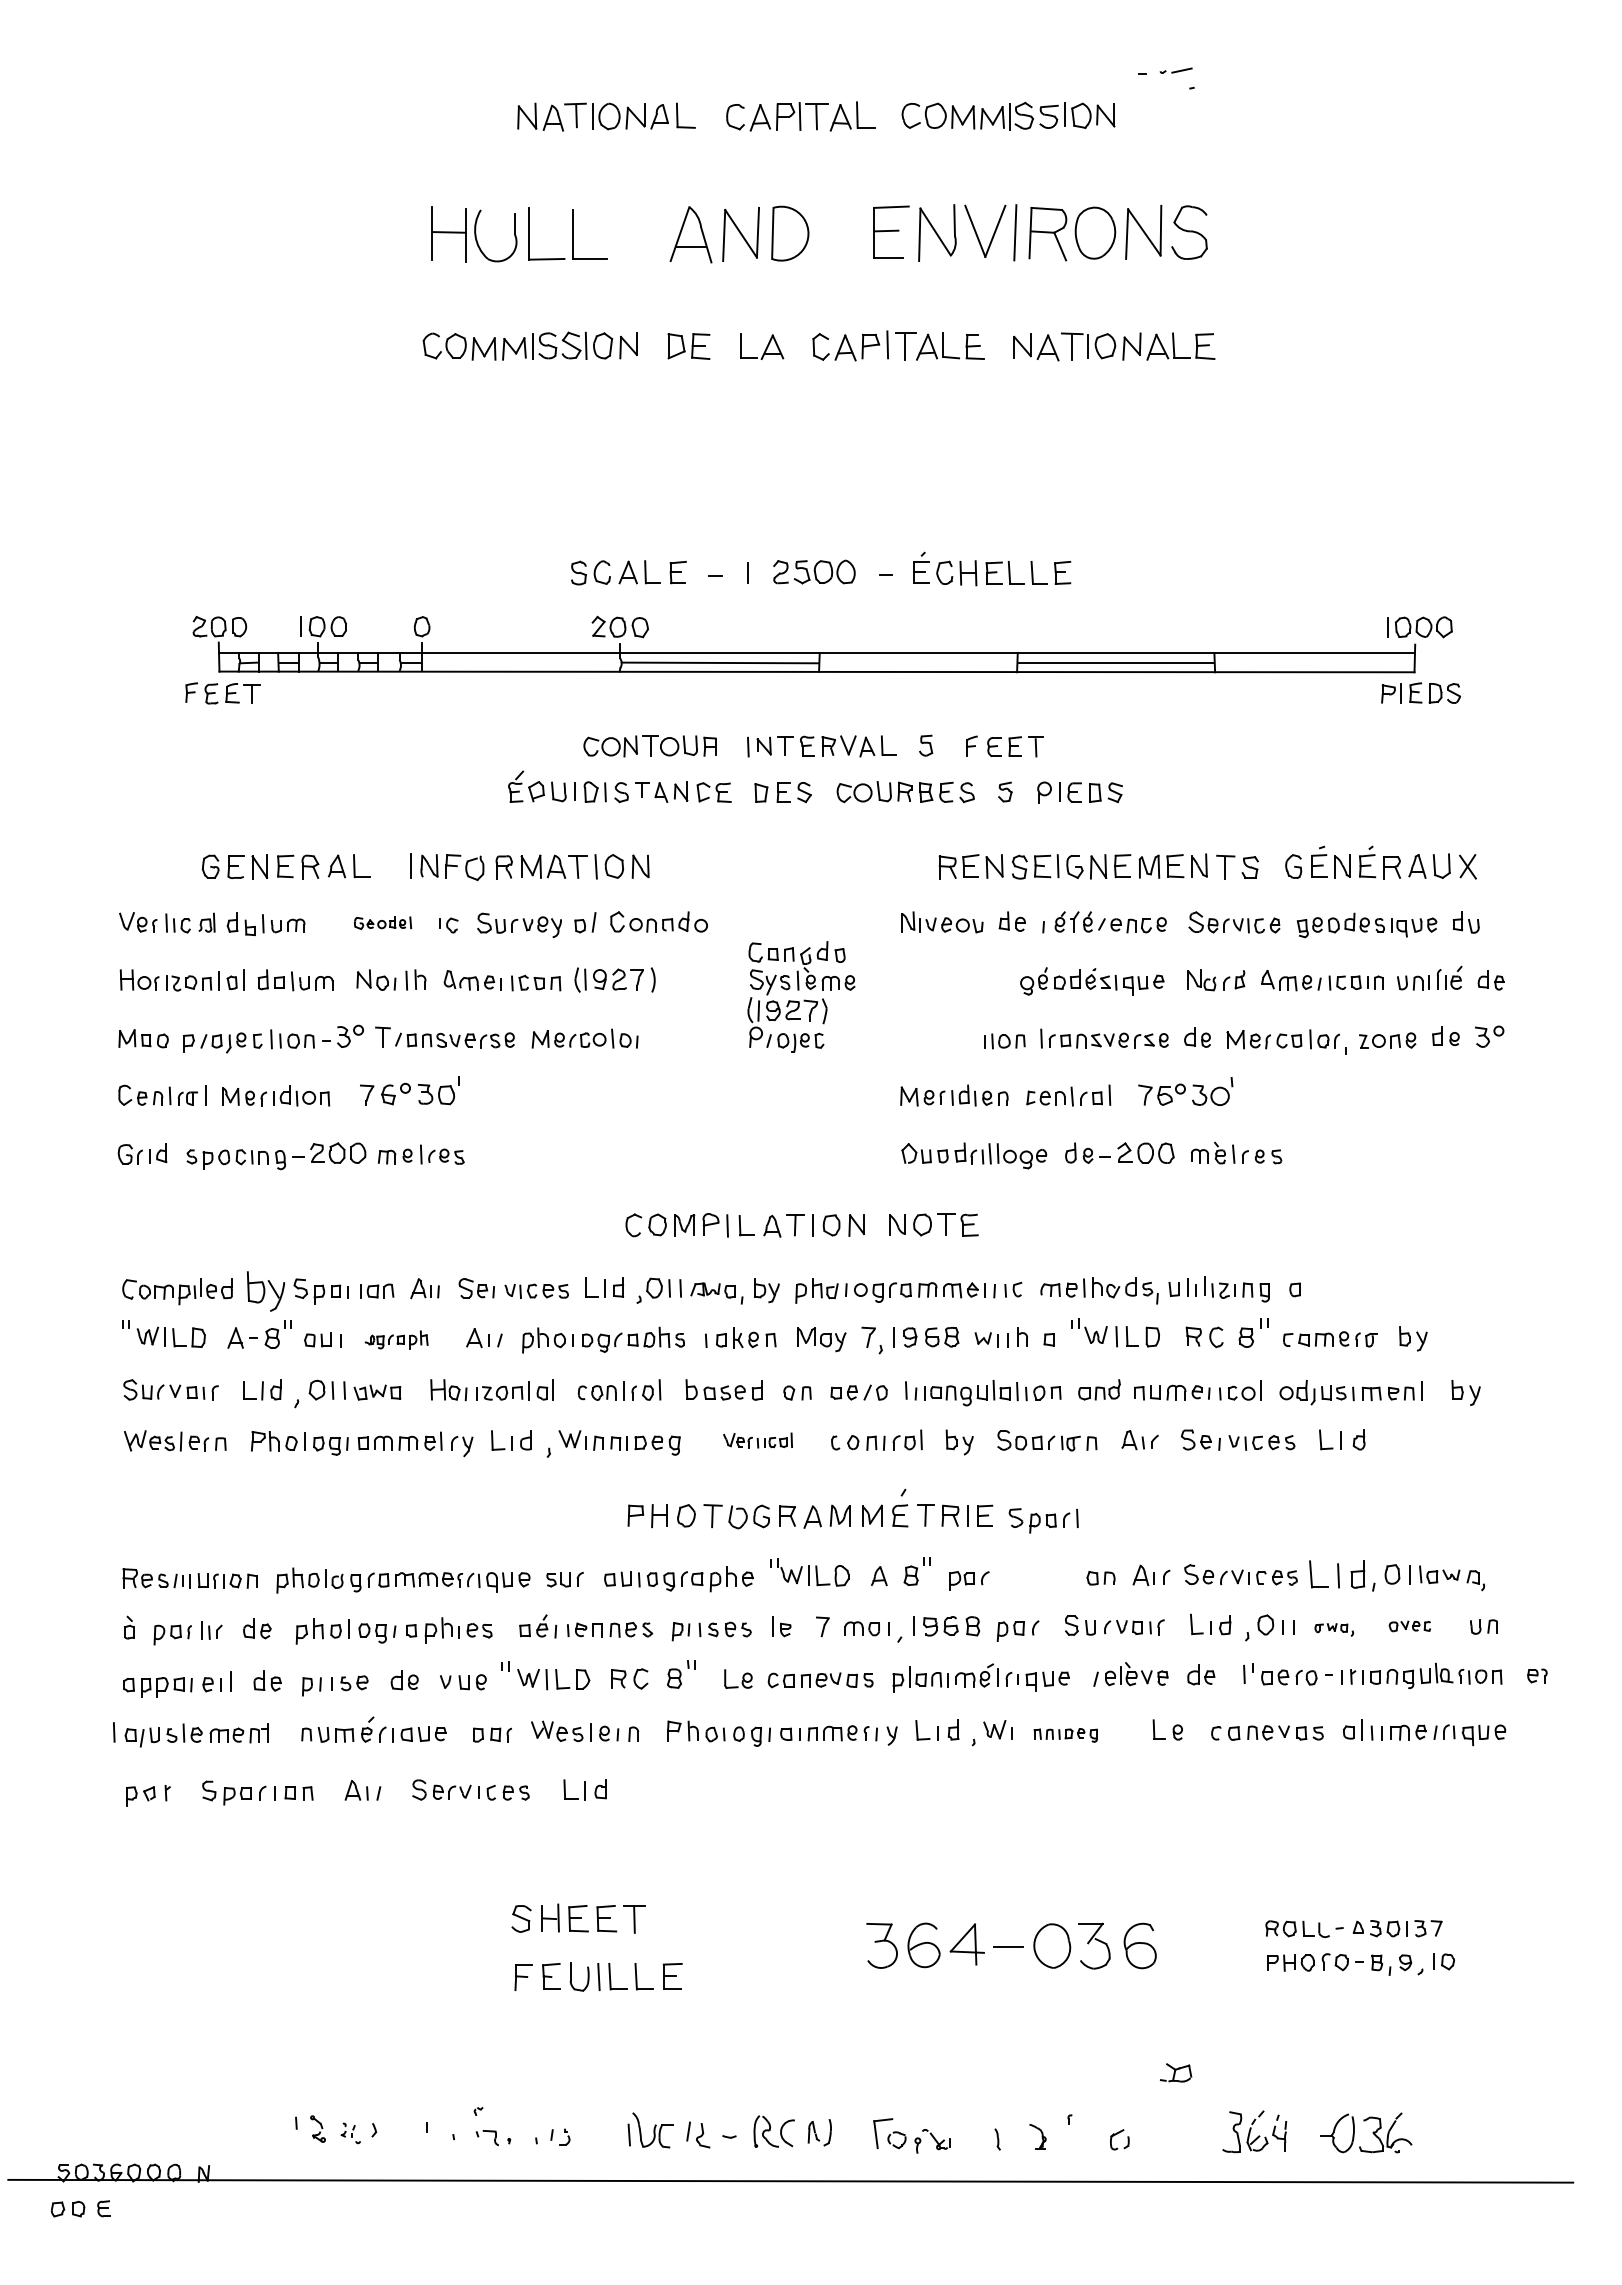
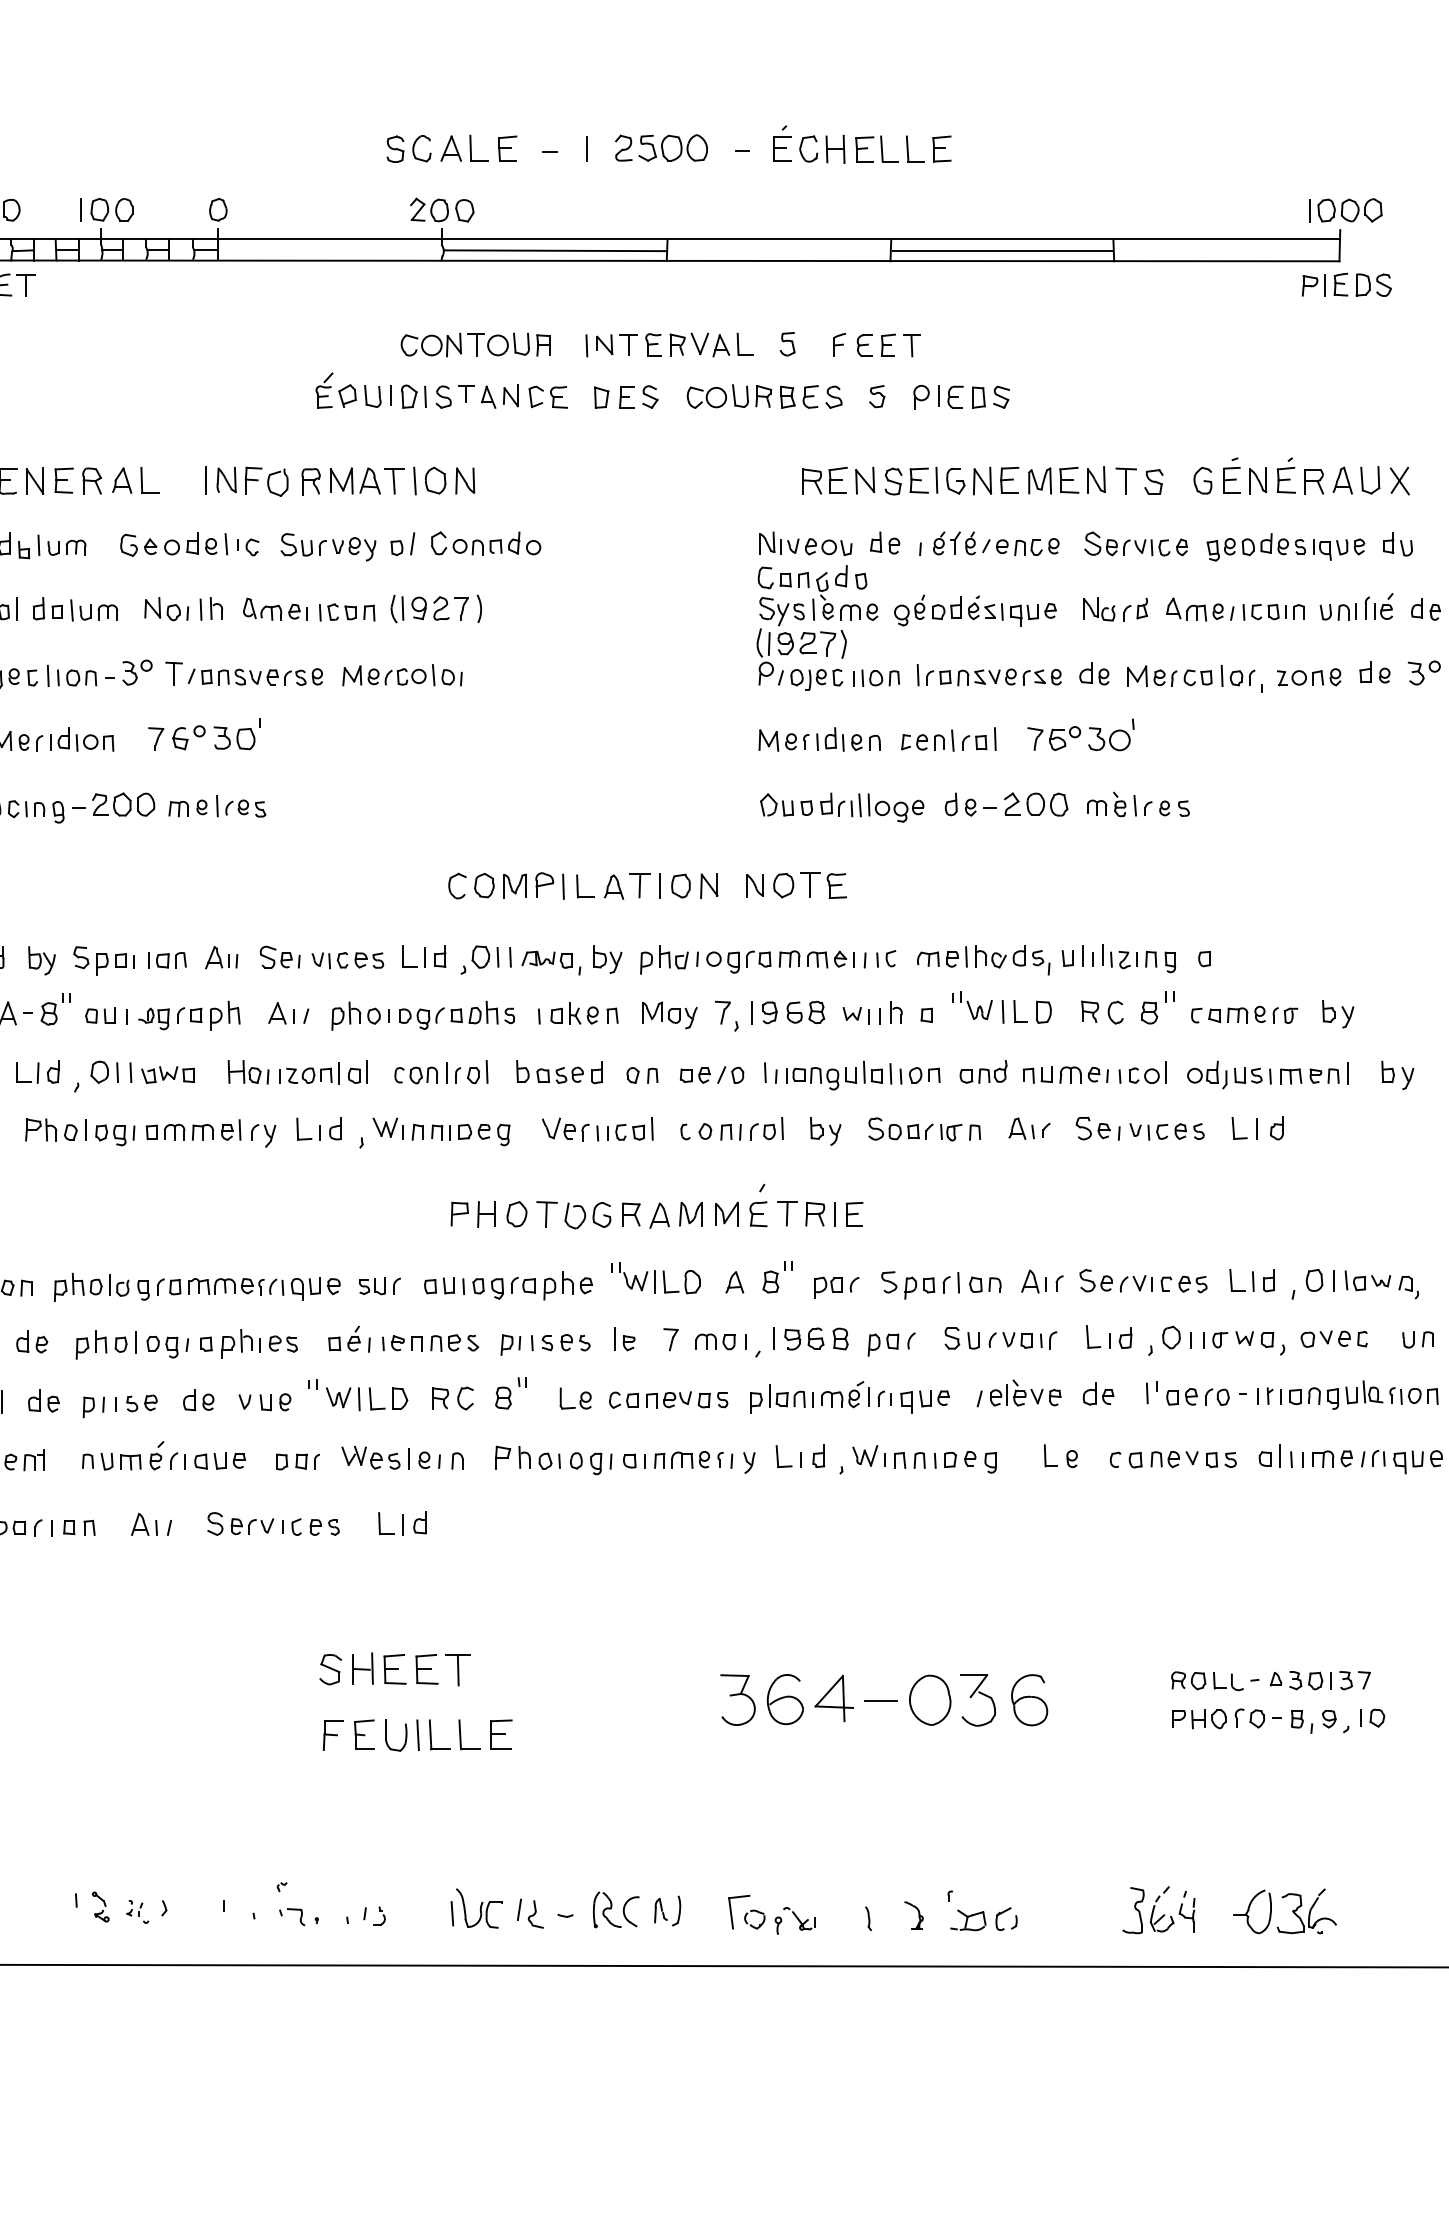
part: (382, 922) -> (173, 543), size x1.67
part: (801, 996) -> (817, 627), moved
part: (265, 1291) -> (41, 960), size x0.62
part: (396, 1339) -> (189, 1015), size x1.43
part: (757, 1440) -> (597, 1129), size x1.43
part: (1043, 1520) -> (920, 1285), moved
part: (1337, 1574) -> (1252, 1280), size x0.71
part: (1409, 1626) -> (1333, 1339), size x1.43
part: (1334, 1629) -> (1249, 1342), size x1.67
part: (1065, 1735) -> (945, 1462), size x1.43
part: (1176, 2072) -> (968, 1919), moved

